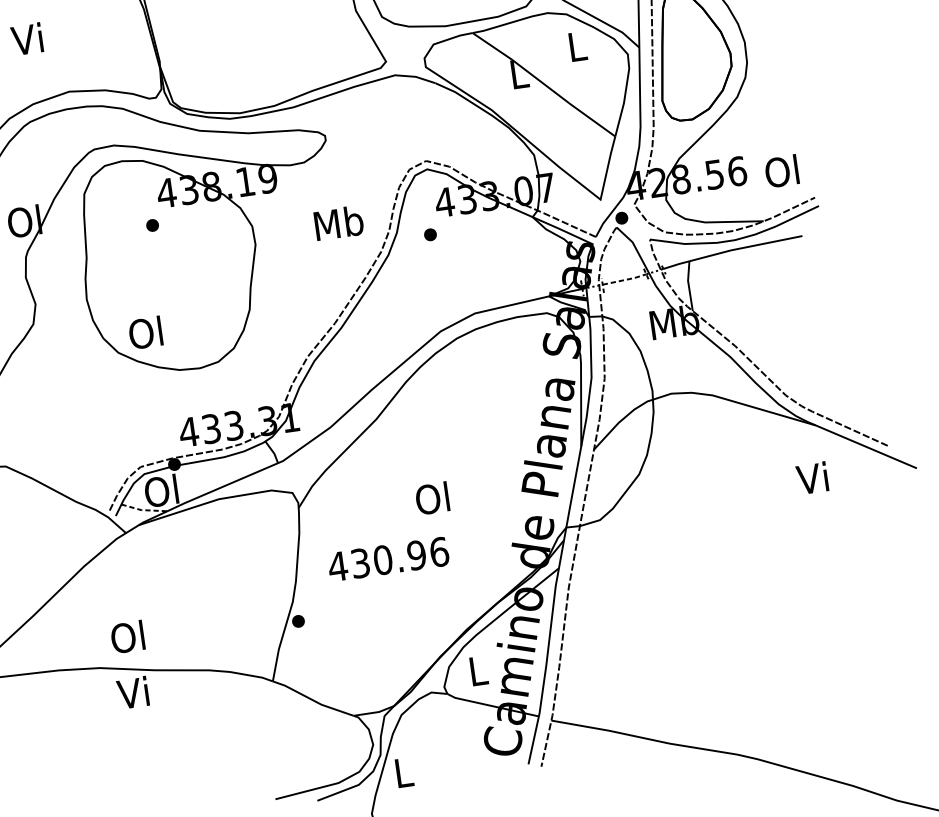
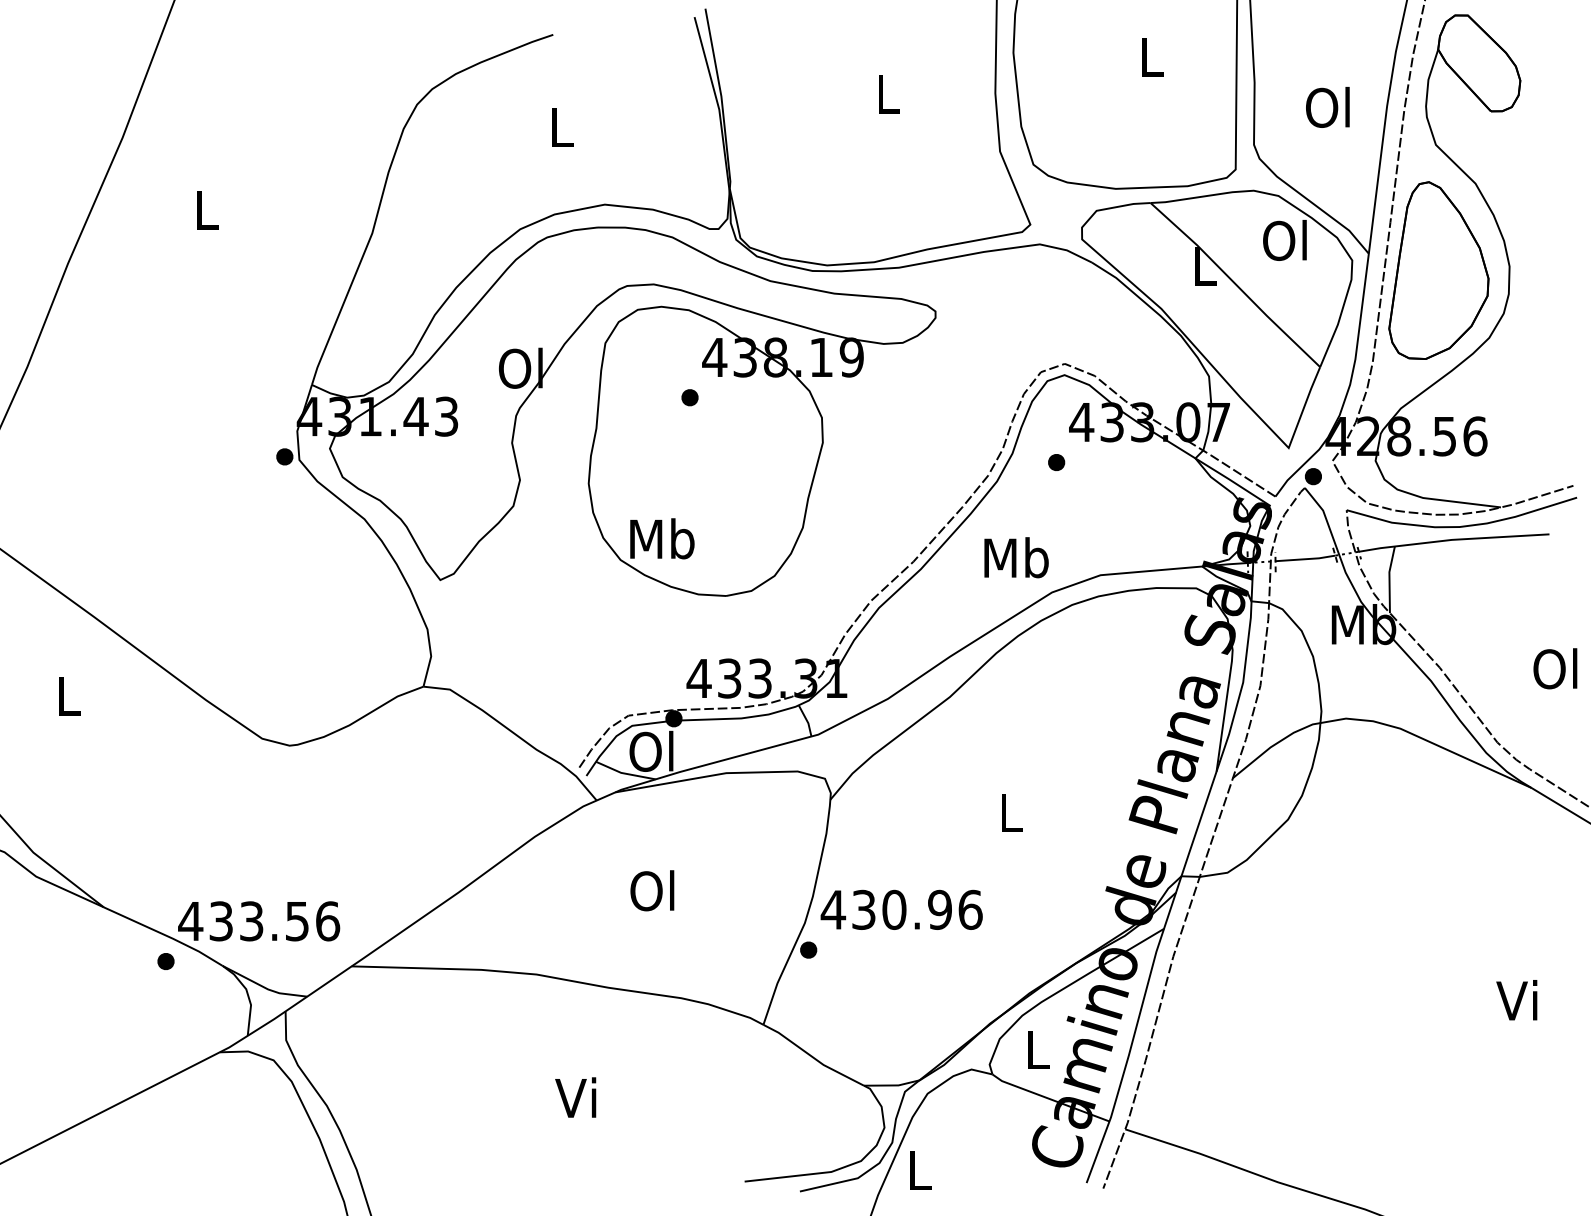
text: (26, 38) -> (558, 126), Vi -> L
text: (575, 45) -> (1284, 239), L -> Ol
text: (781, 171) -> (1555, 668), moved
text: (338, 222) -> (1016, 557), moved
line: (625, 280) -> (1306, 559), dashed -> solid
text: (147, 332) -> (662, 538), Ol -> Mb
text: (812, 478) -> (1516, 1000), moved
text: (432, 498) -> (1009, 812), Ol -> L
line: (144, 510) -> (625, 773), dashed -> solid
text: (388, 559) -> (901, 909), moved
text: (127, 636) -> (652, 890), moved
text: (132, 692) -> (575, 1097), moved

